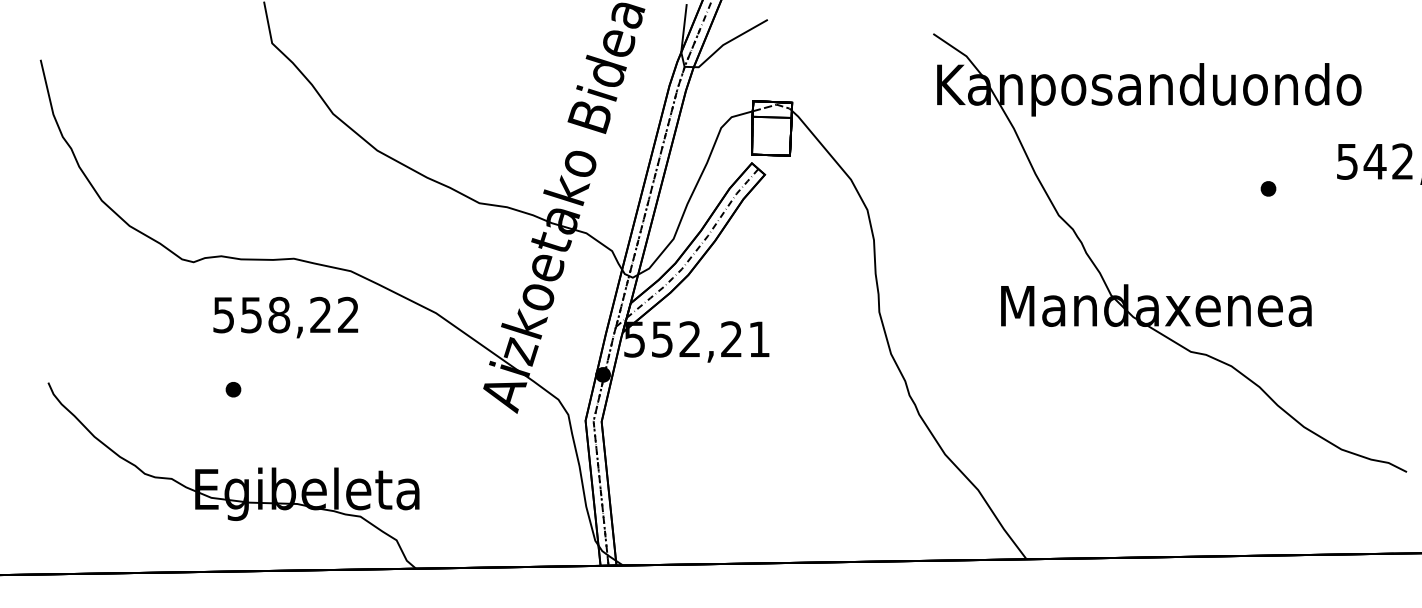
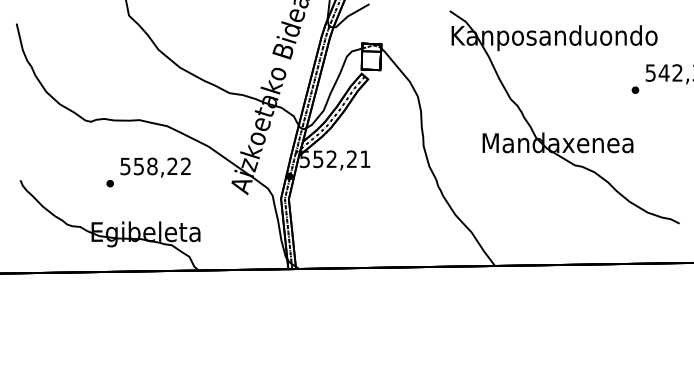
part: (1268, 187) -> (635, 89), moved
text: (285, 317) -> (155, 167), moved

